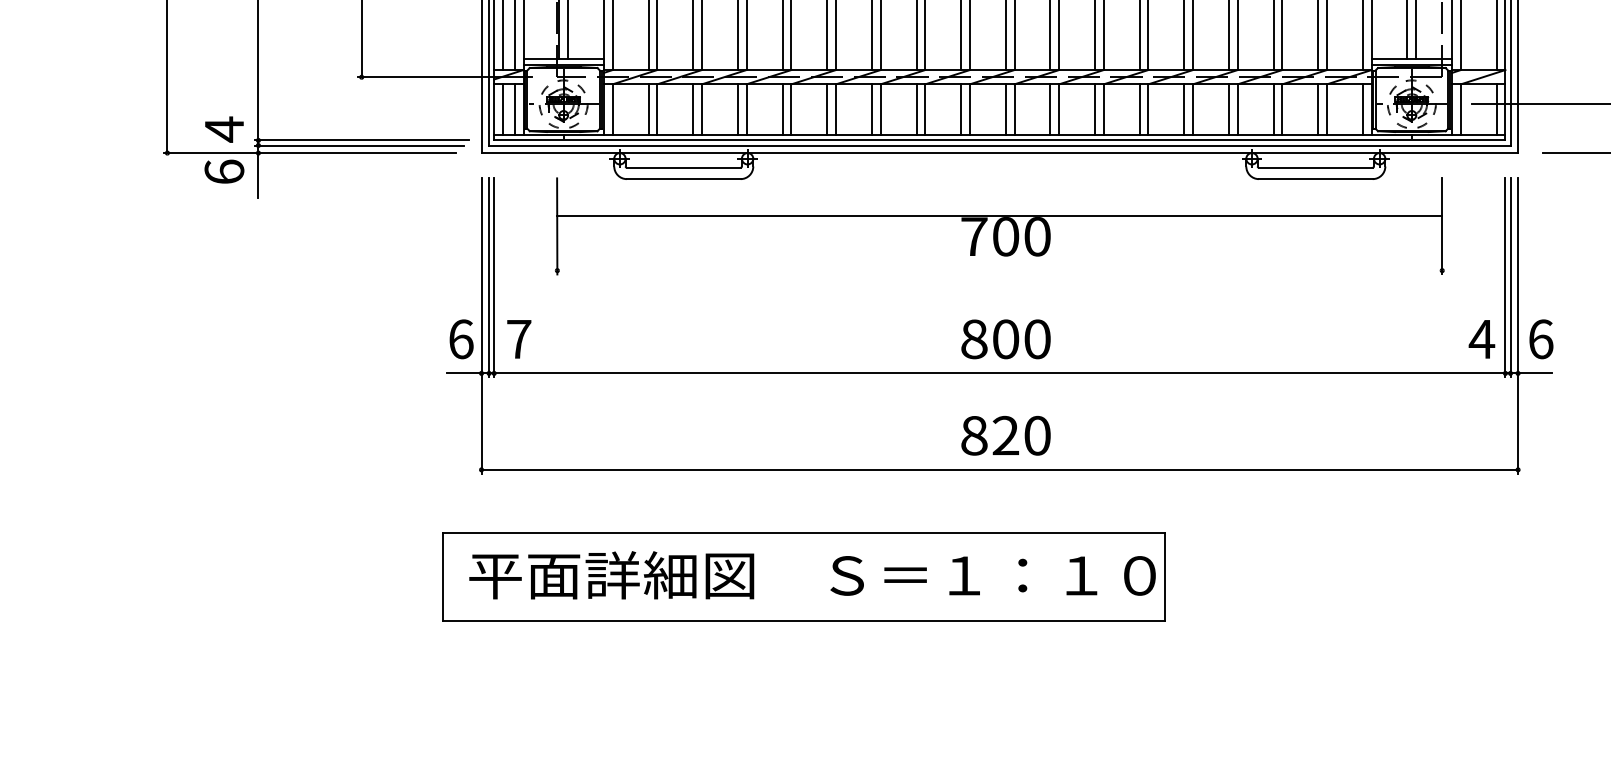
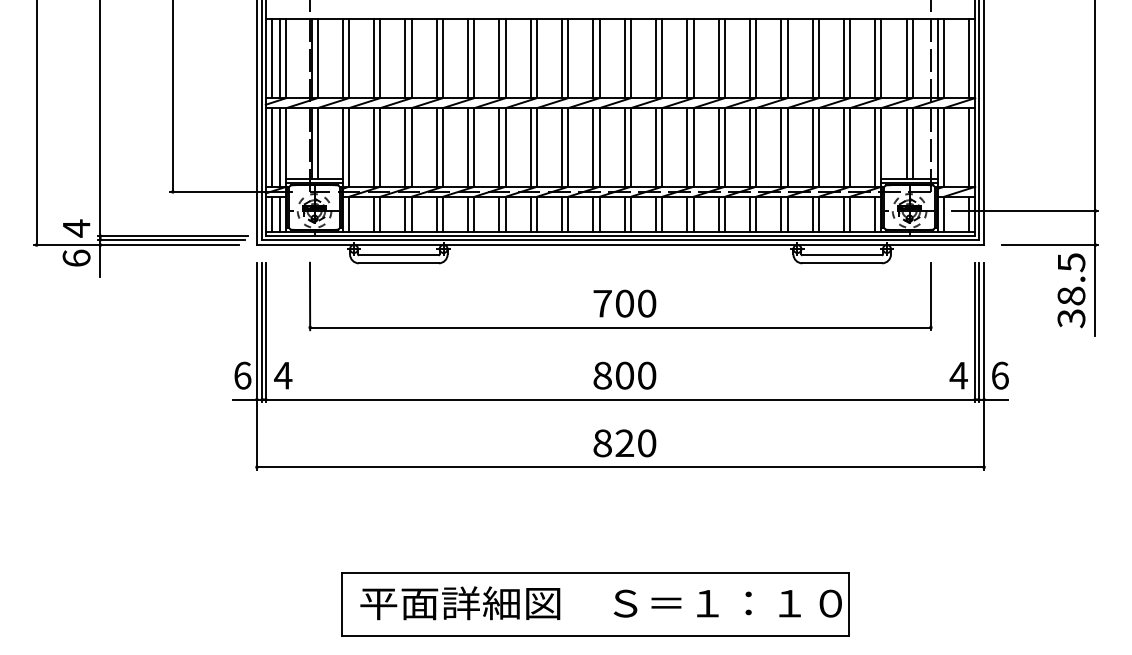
line: (999, 216) -> (620, 327), moved
text: (519, 339) -> (283, 375), 7 -> 4
part: (804, 577) -> (595, 604), moved

